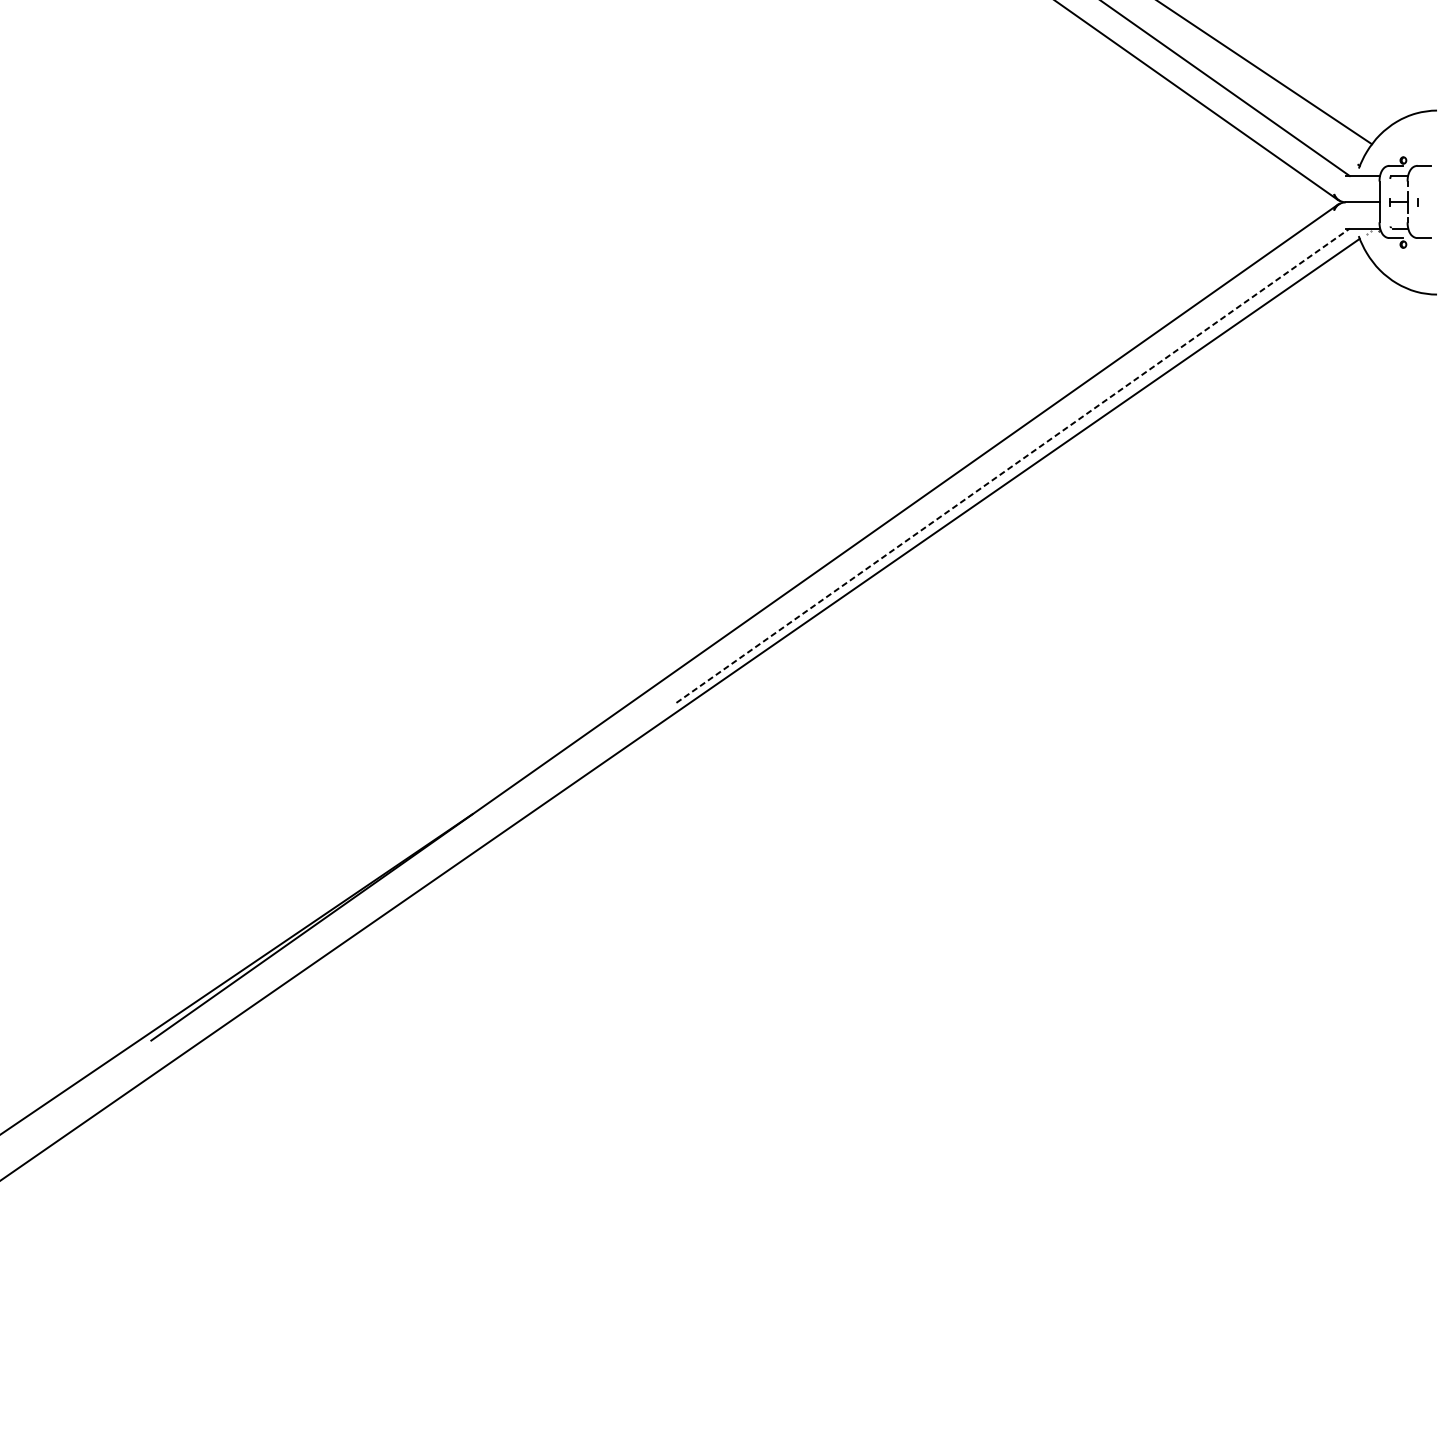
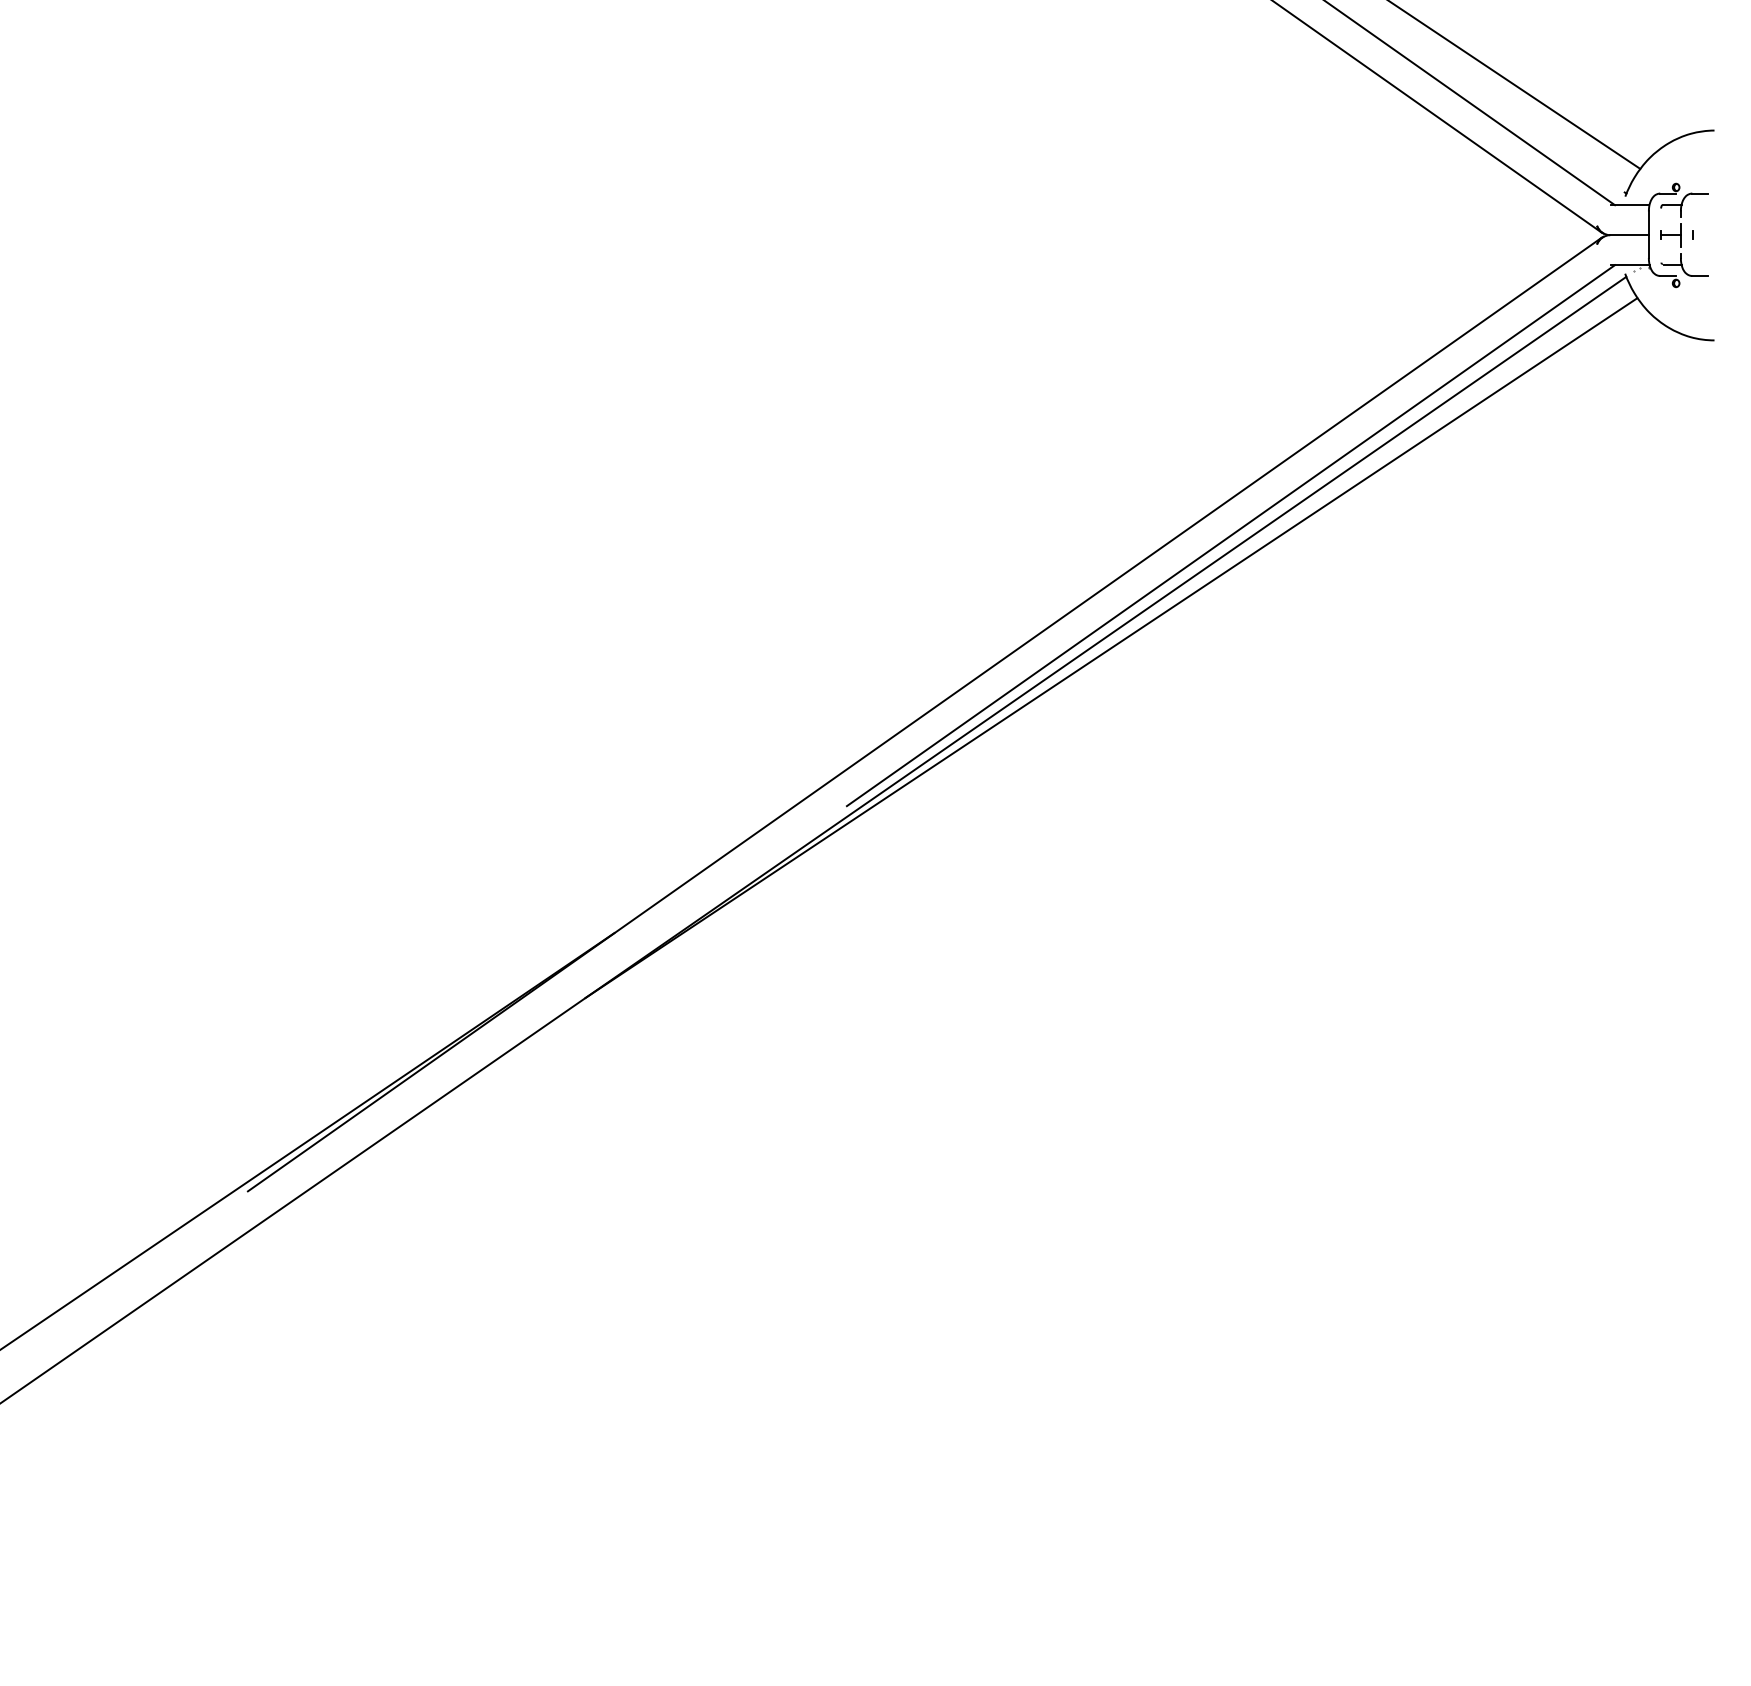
line: (1012, 465) -> (1230, 535), dashed -> solid
line: (908, 564) -> (1111, 648), added

